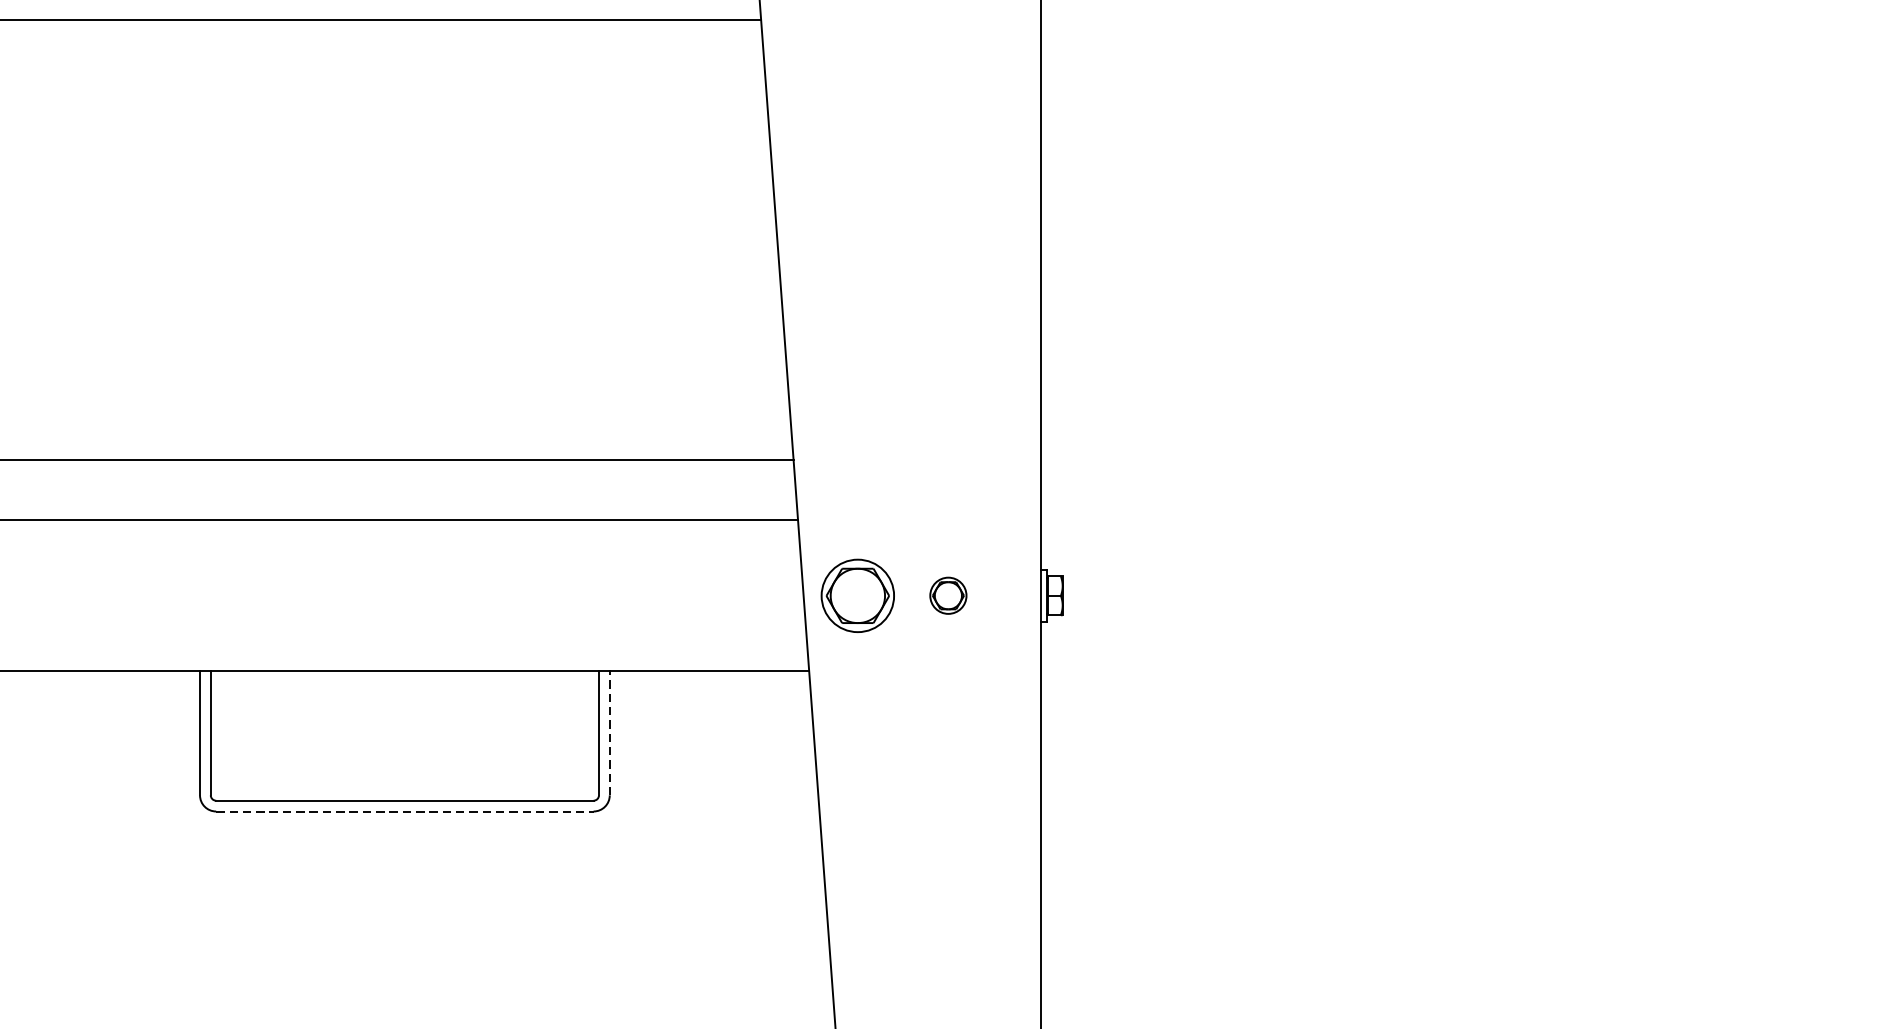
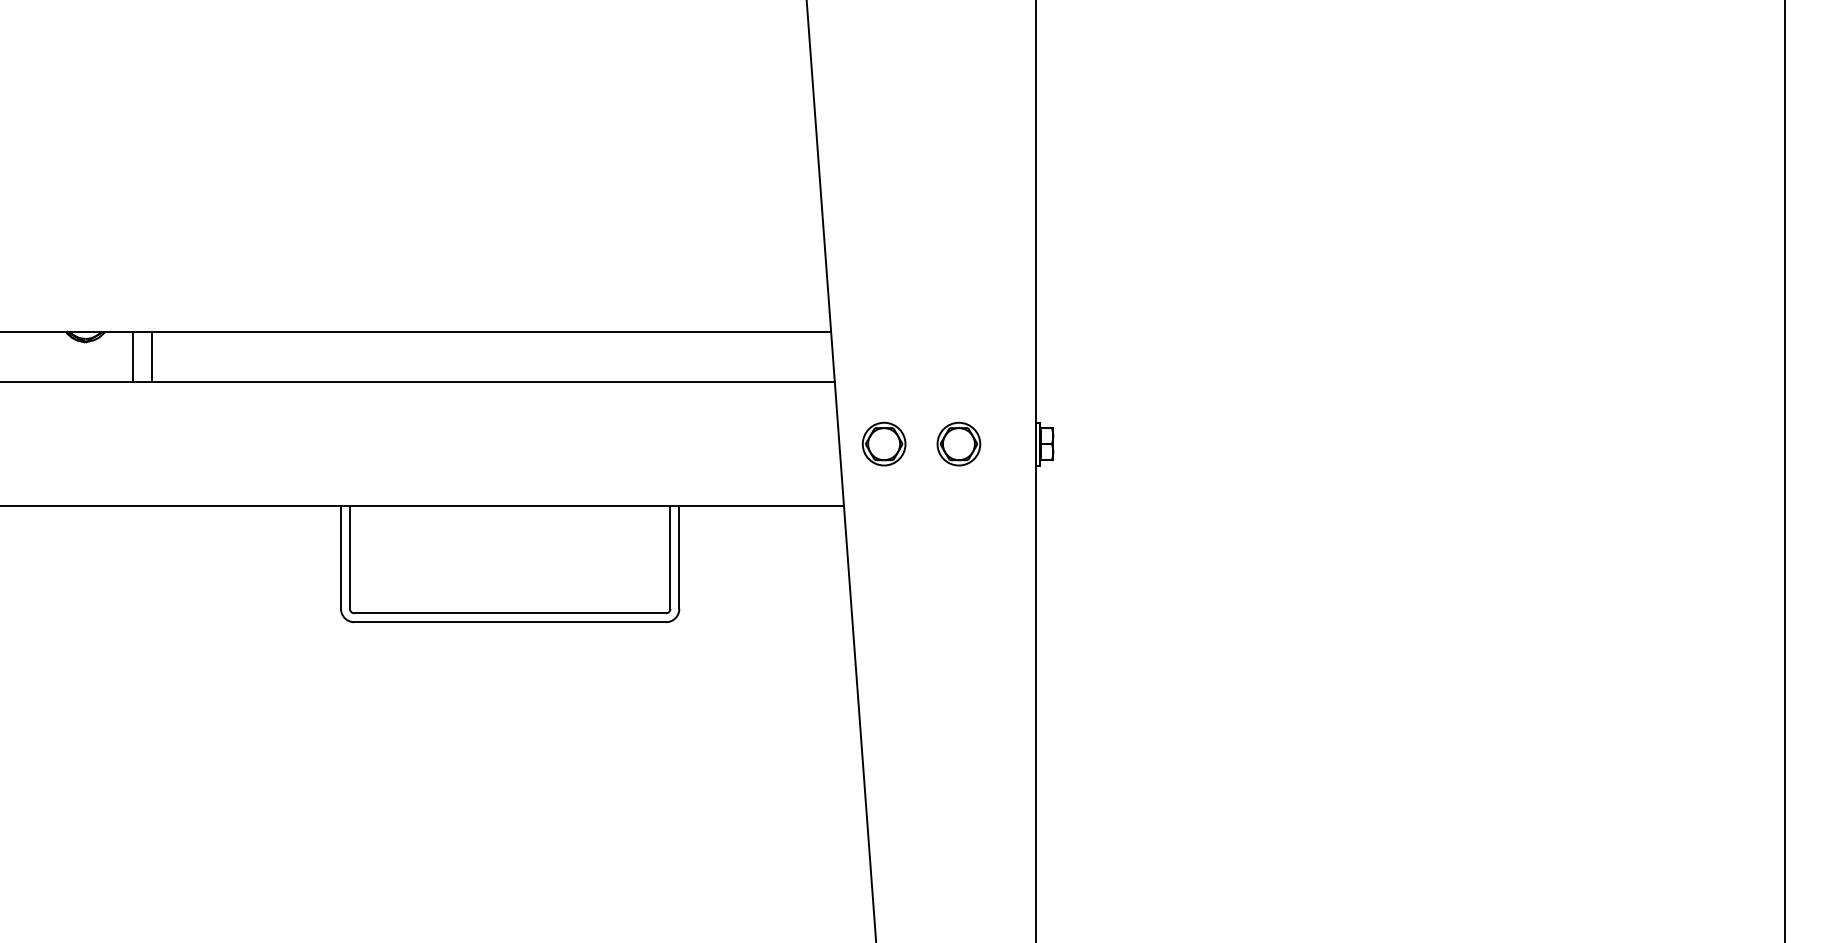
part: (857, 595) -> (883, 443), size x0.71
part: (947, 595) -> (958, 443), size x1.43
line: (609, 733) -> (679, 557), dashed -> solid
line: (405, 811) -> (510, 622), dashed -> solid

